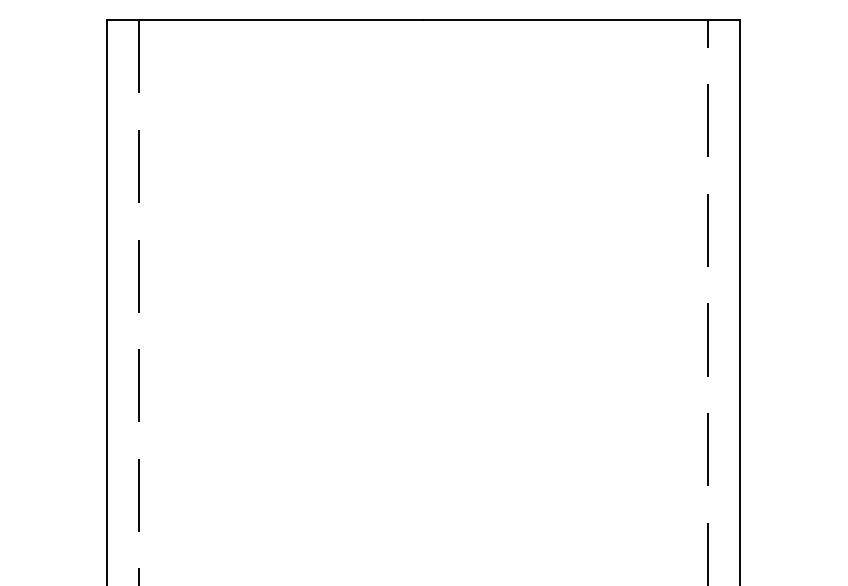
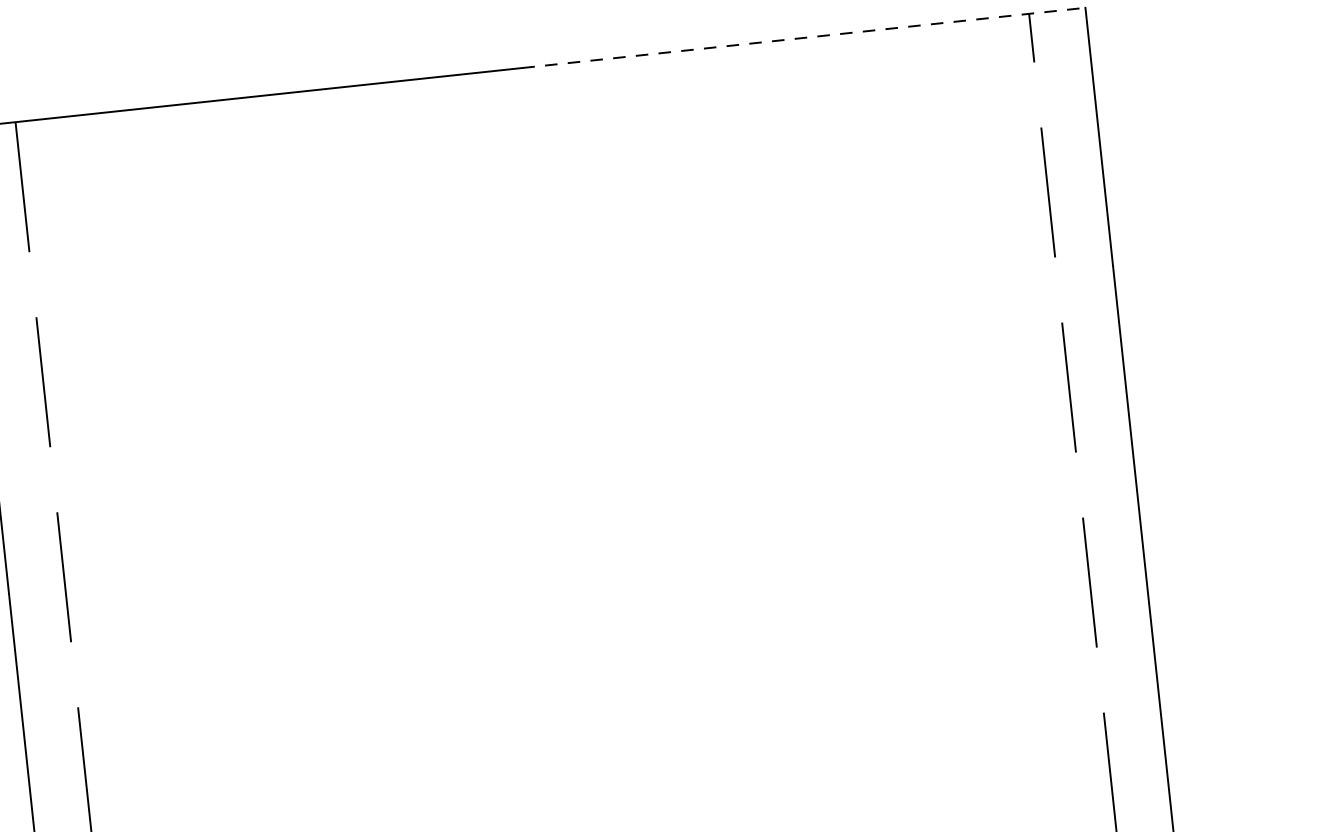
line: (582, 20) -> (805, 37), solid -> dashed

